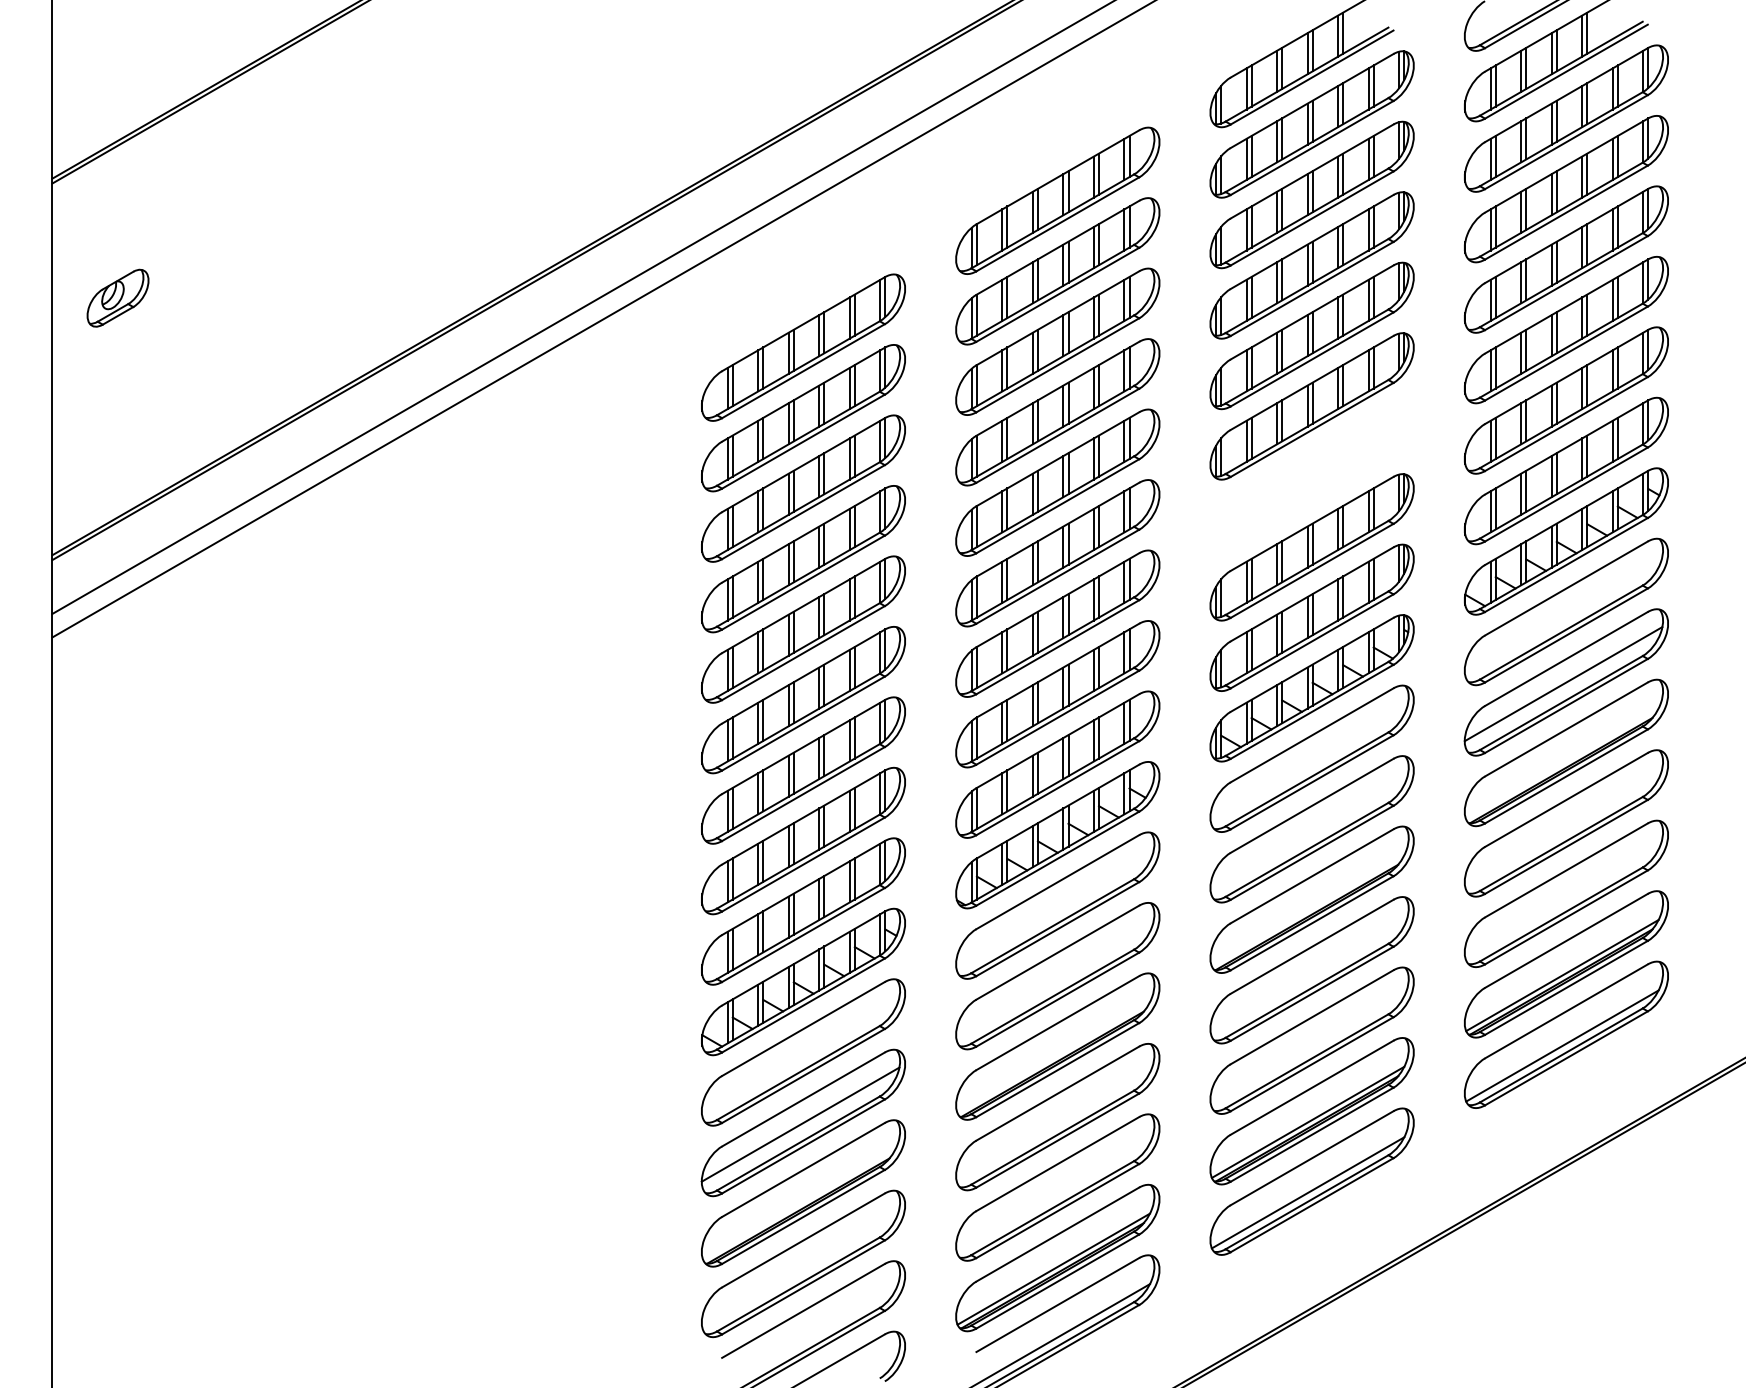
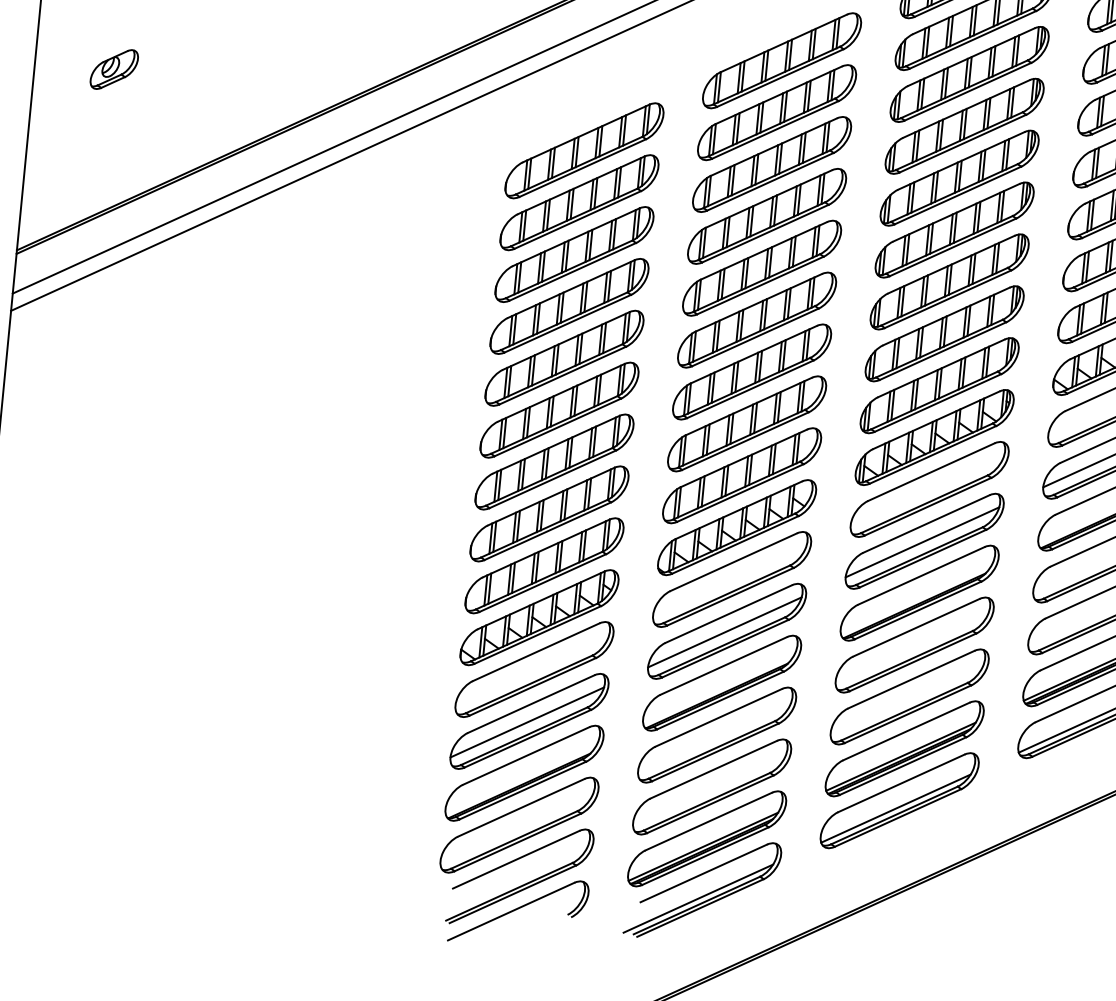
part: (117, 297) -> (113, 68), moved
part: (1311, 476) -> (949, 281), added
line: (1309, 830) -> (922, 542), added
line: (1054, 977) -> (724, 632), added

